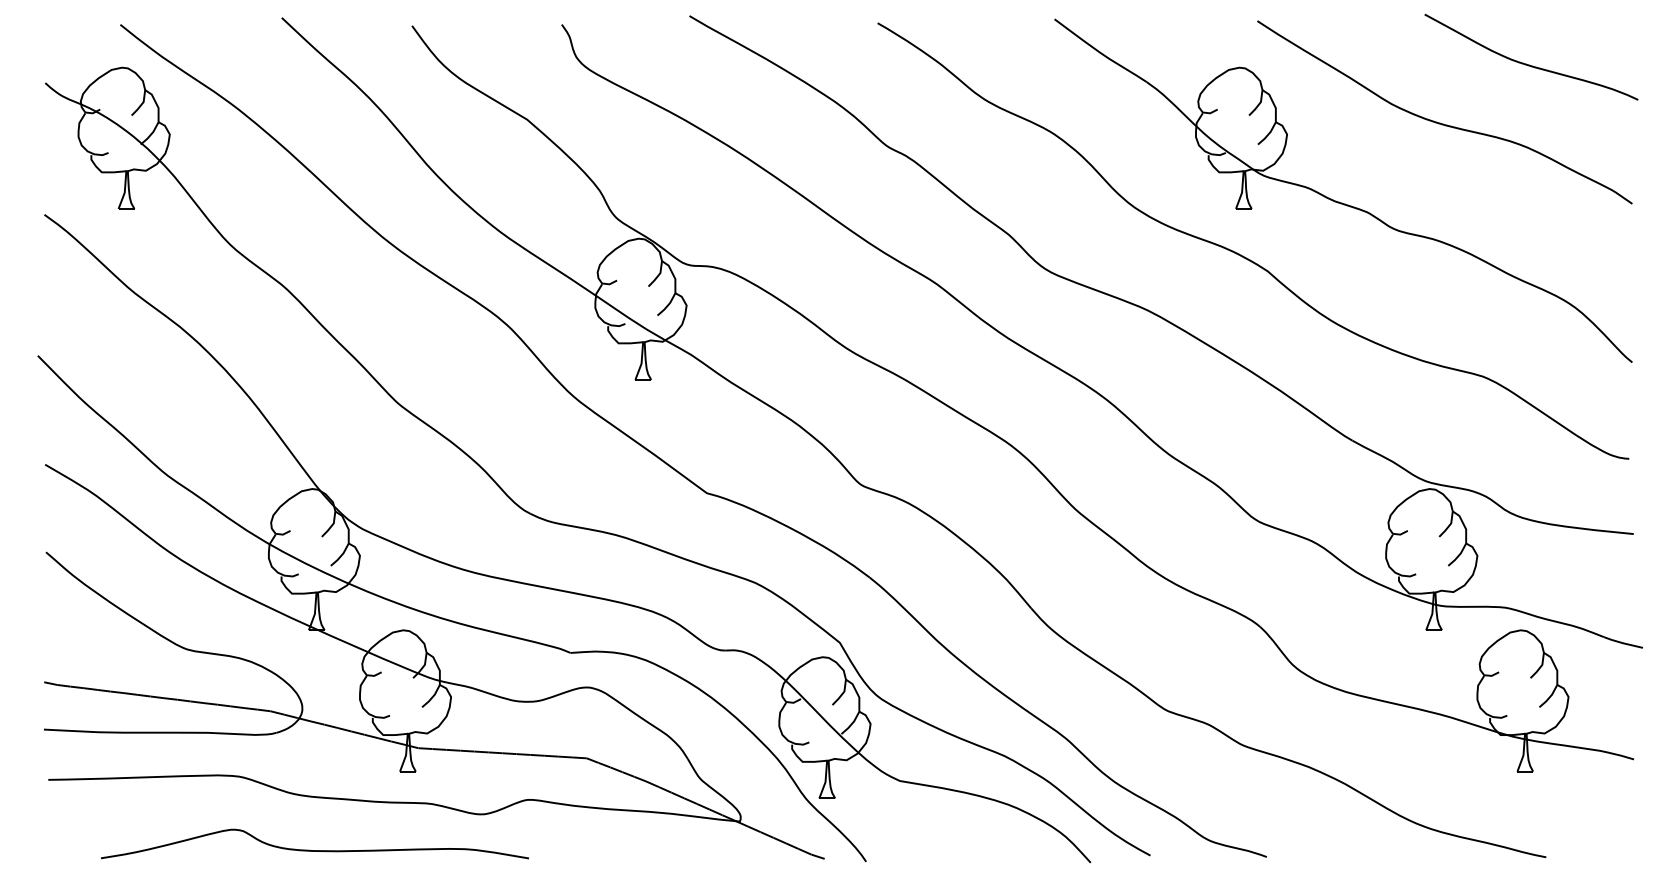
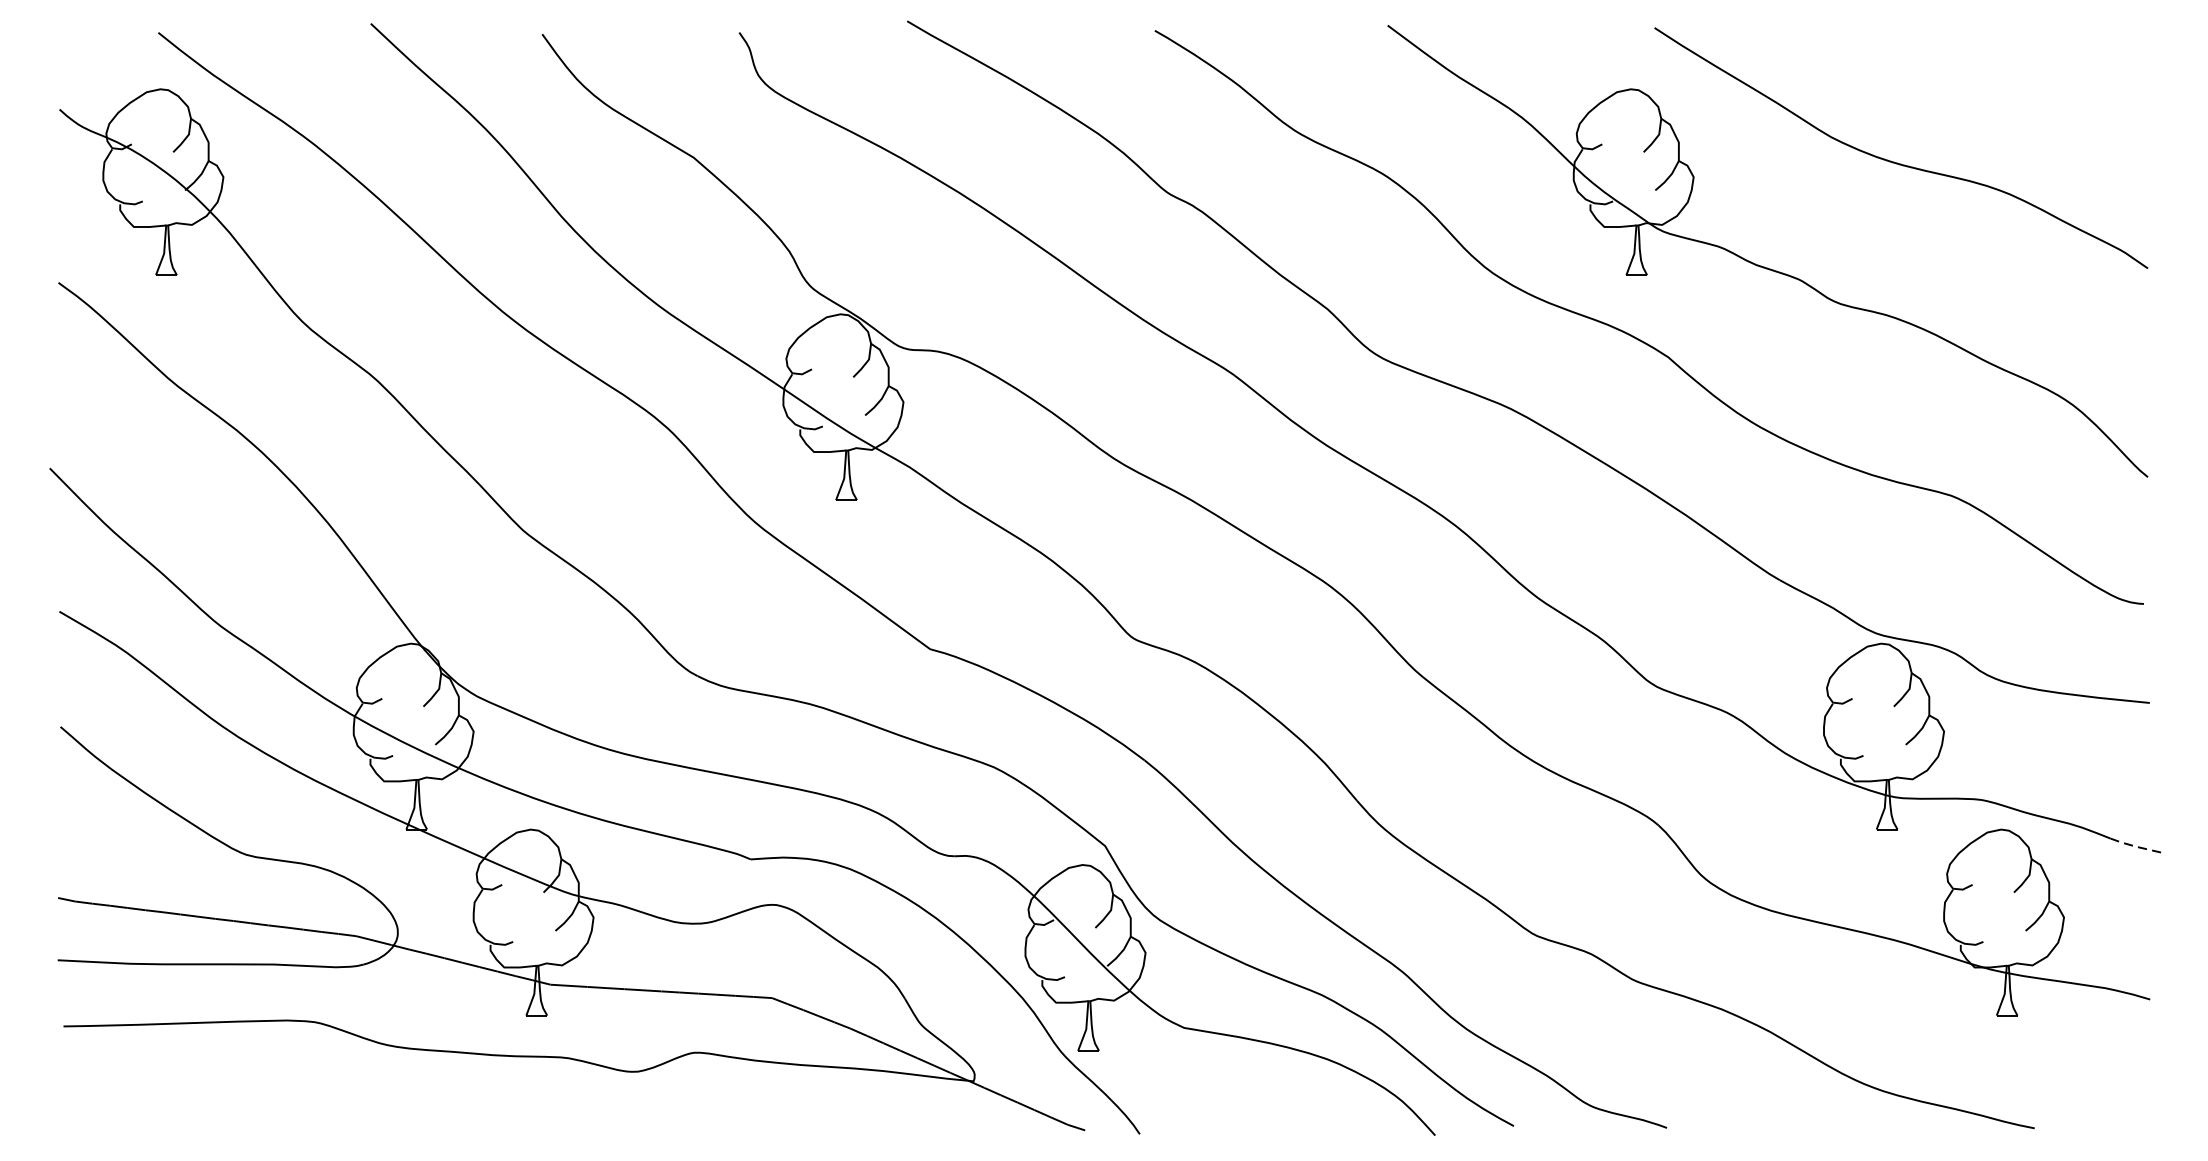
curve: (1529, 64) -> (2012, 85), removed
line: (1623, 643) -> (2136, 846), solid -> dashed
curve: (314, 850) -> (413, 1119), removed

